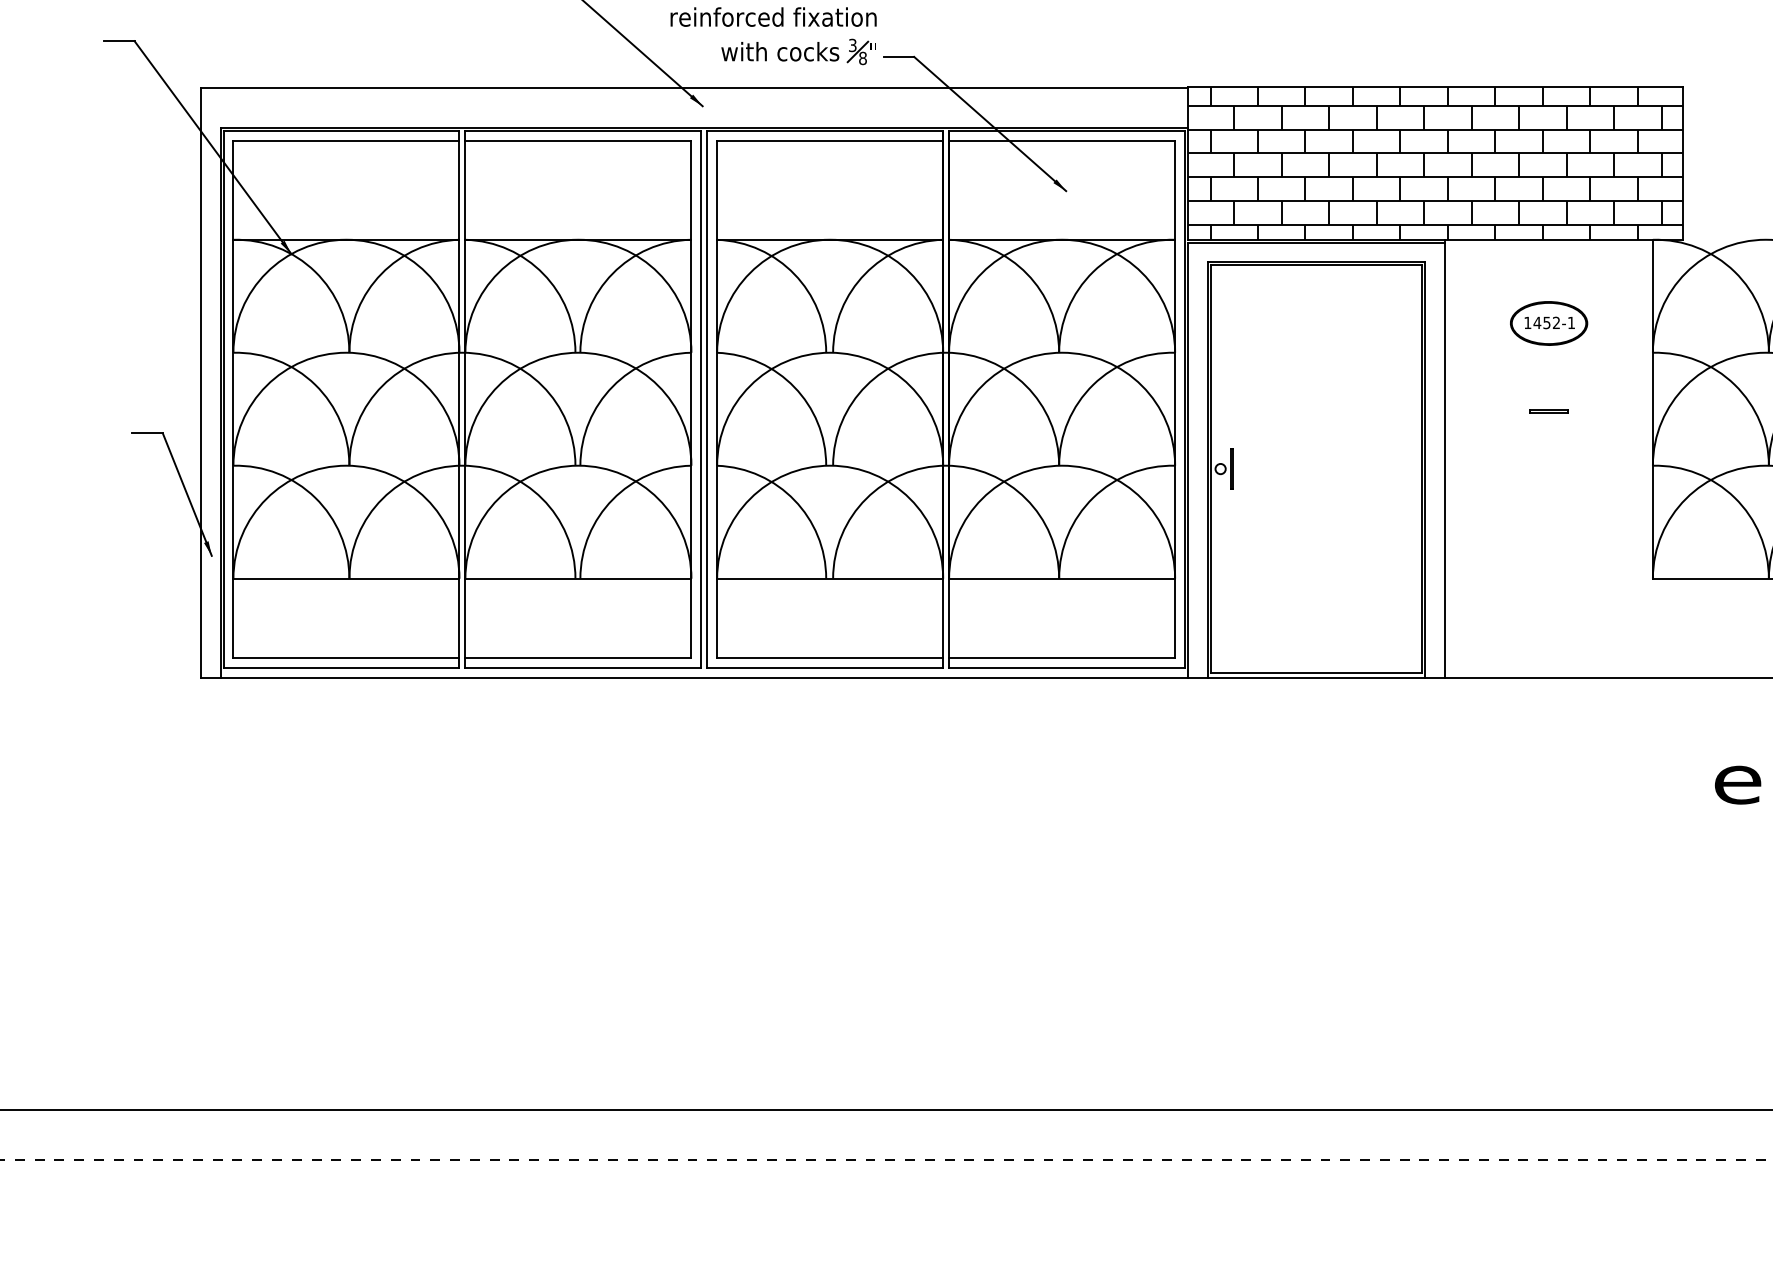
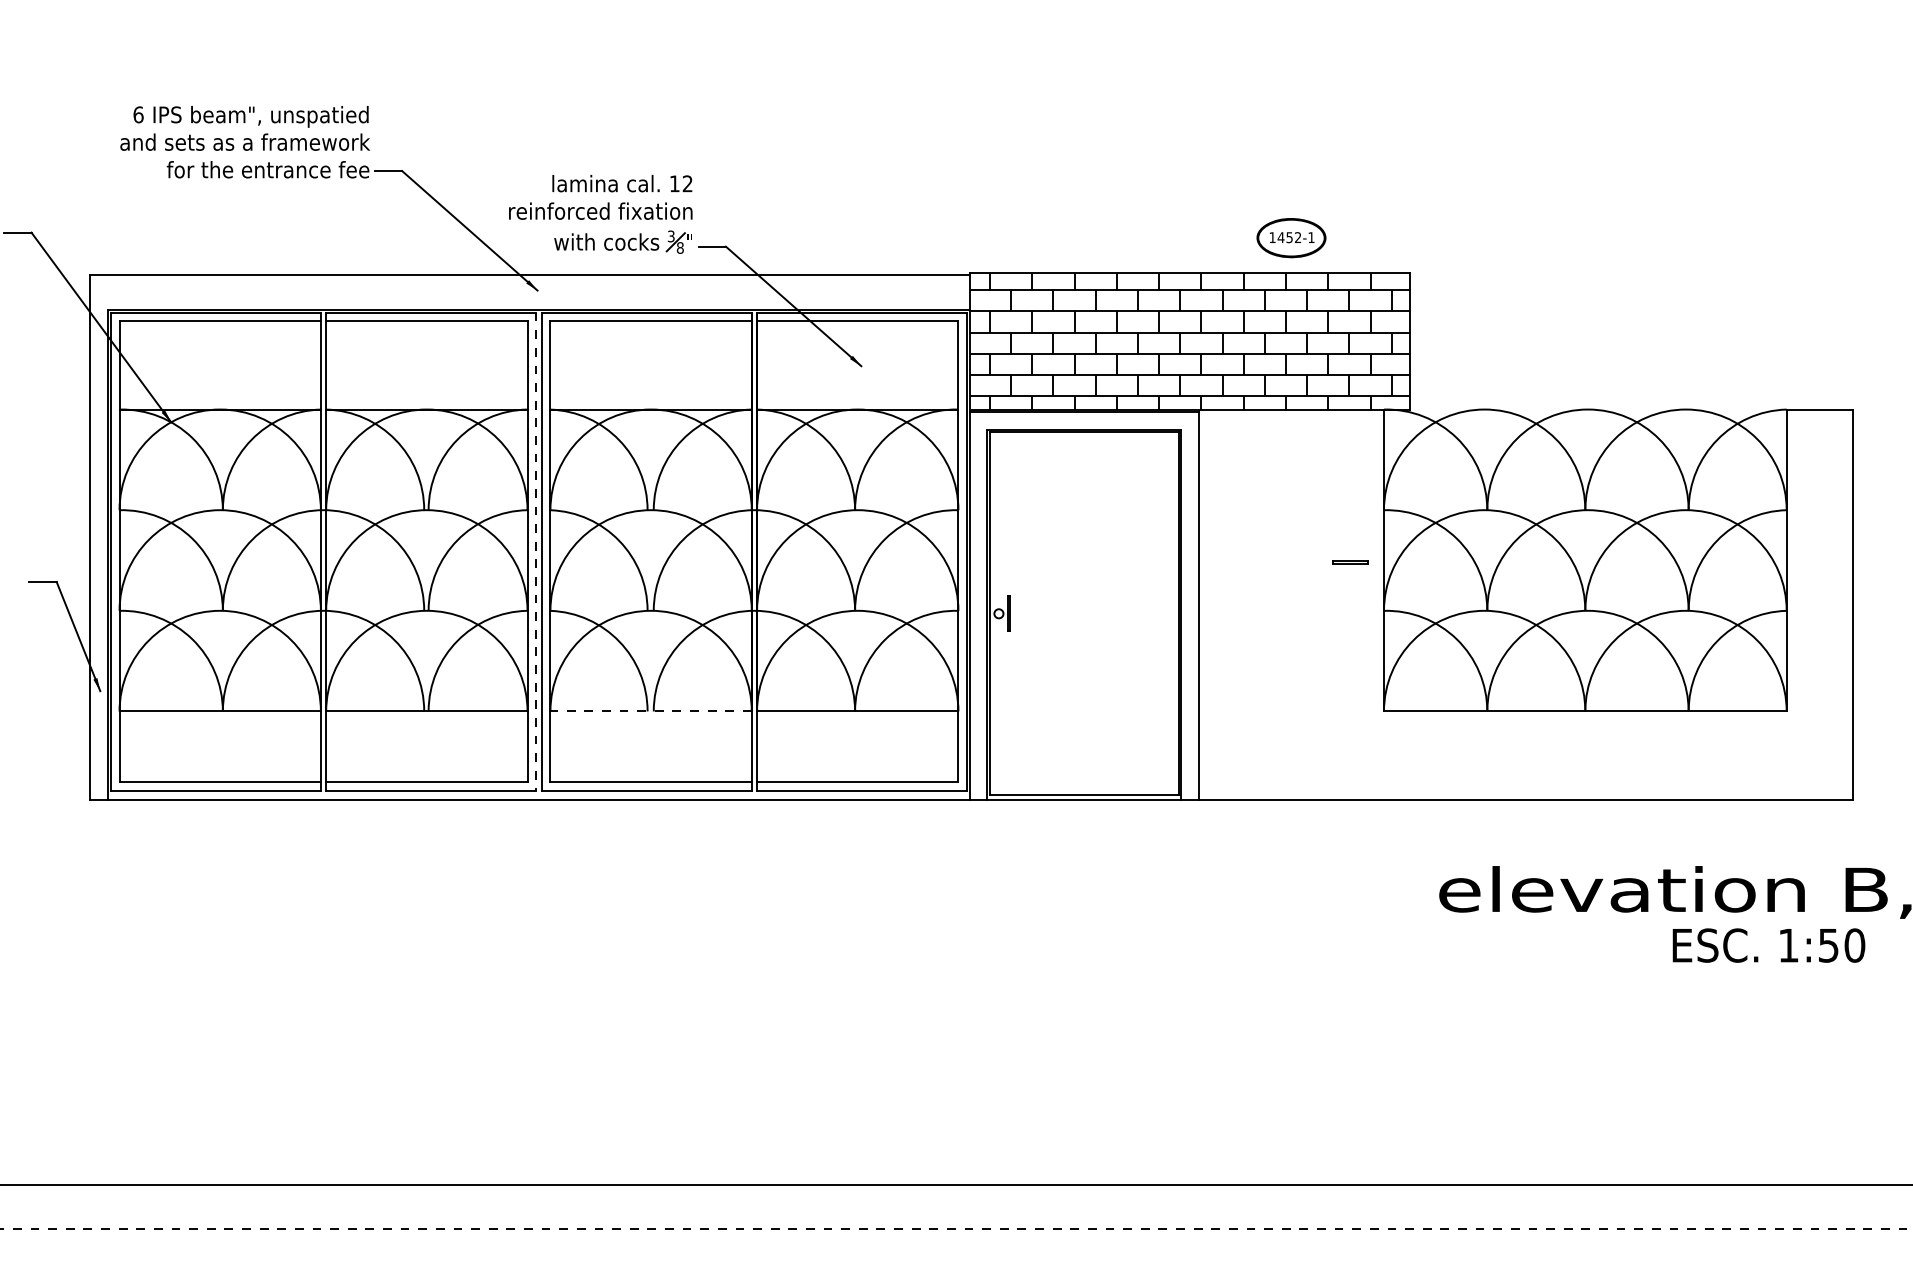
part: (1549, 323) -> (1291, 238), moved
line: (701, 400) -> (536, 552), solid -> dashed
line: (1549, 410) -> (1350, 561), moved
line: (830, 578) -> (651, 711), solid -> dashed

